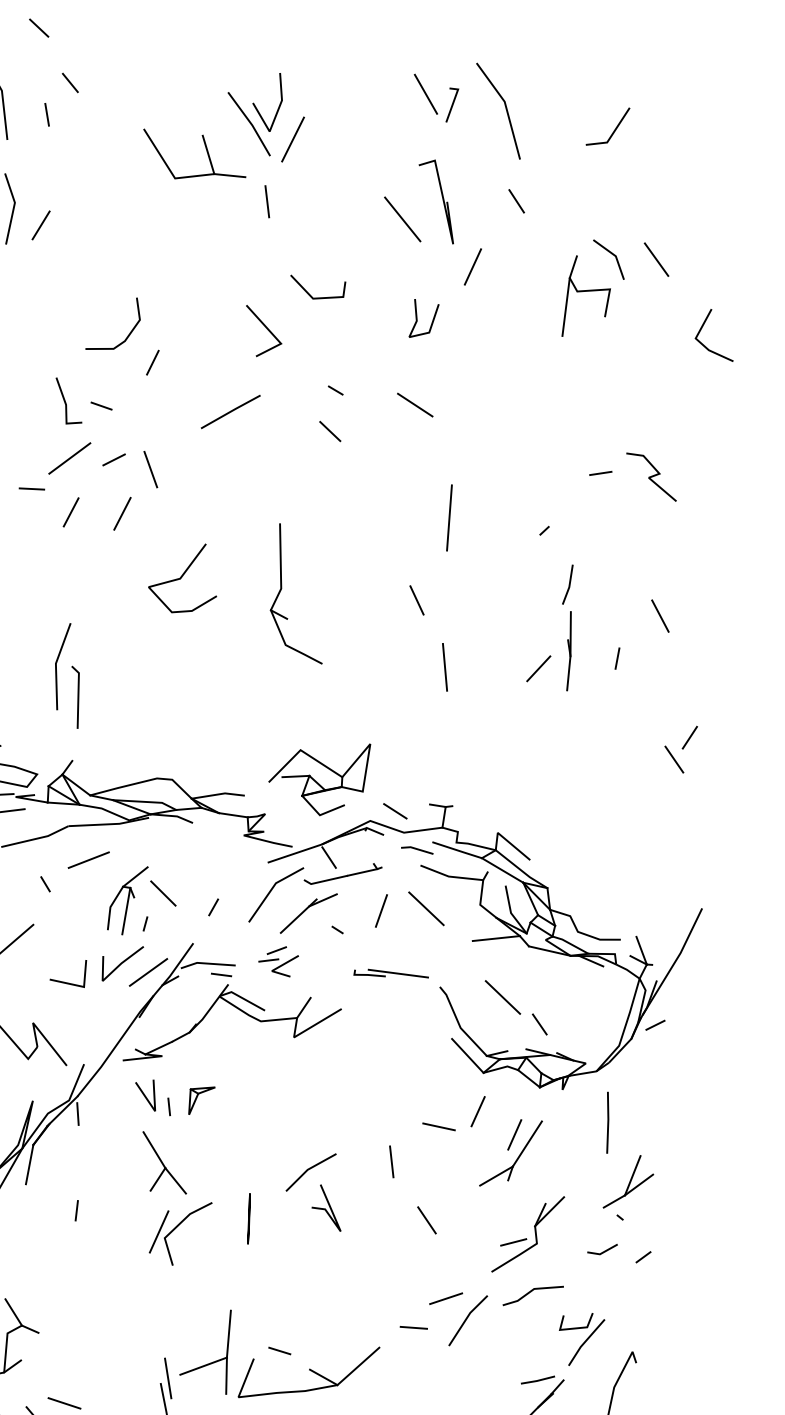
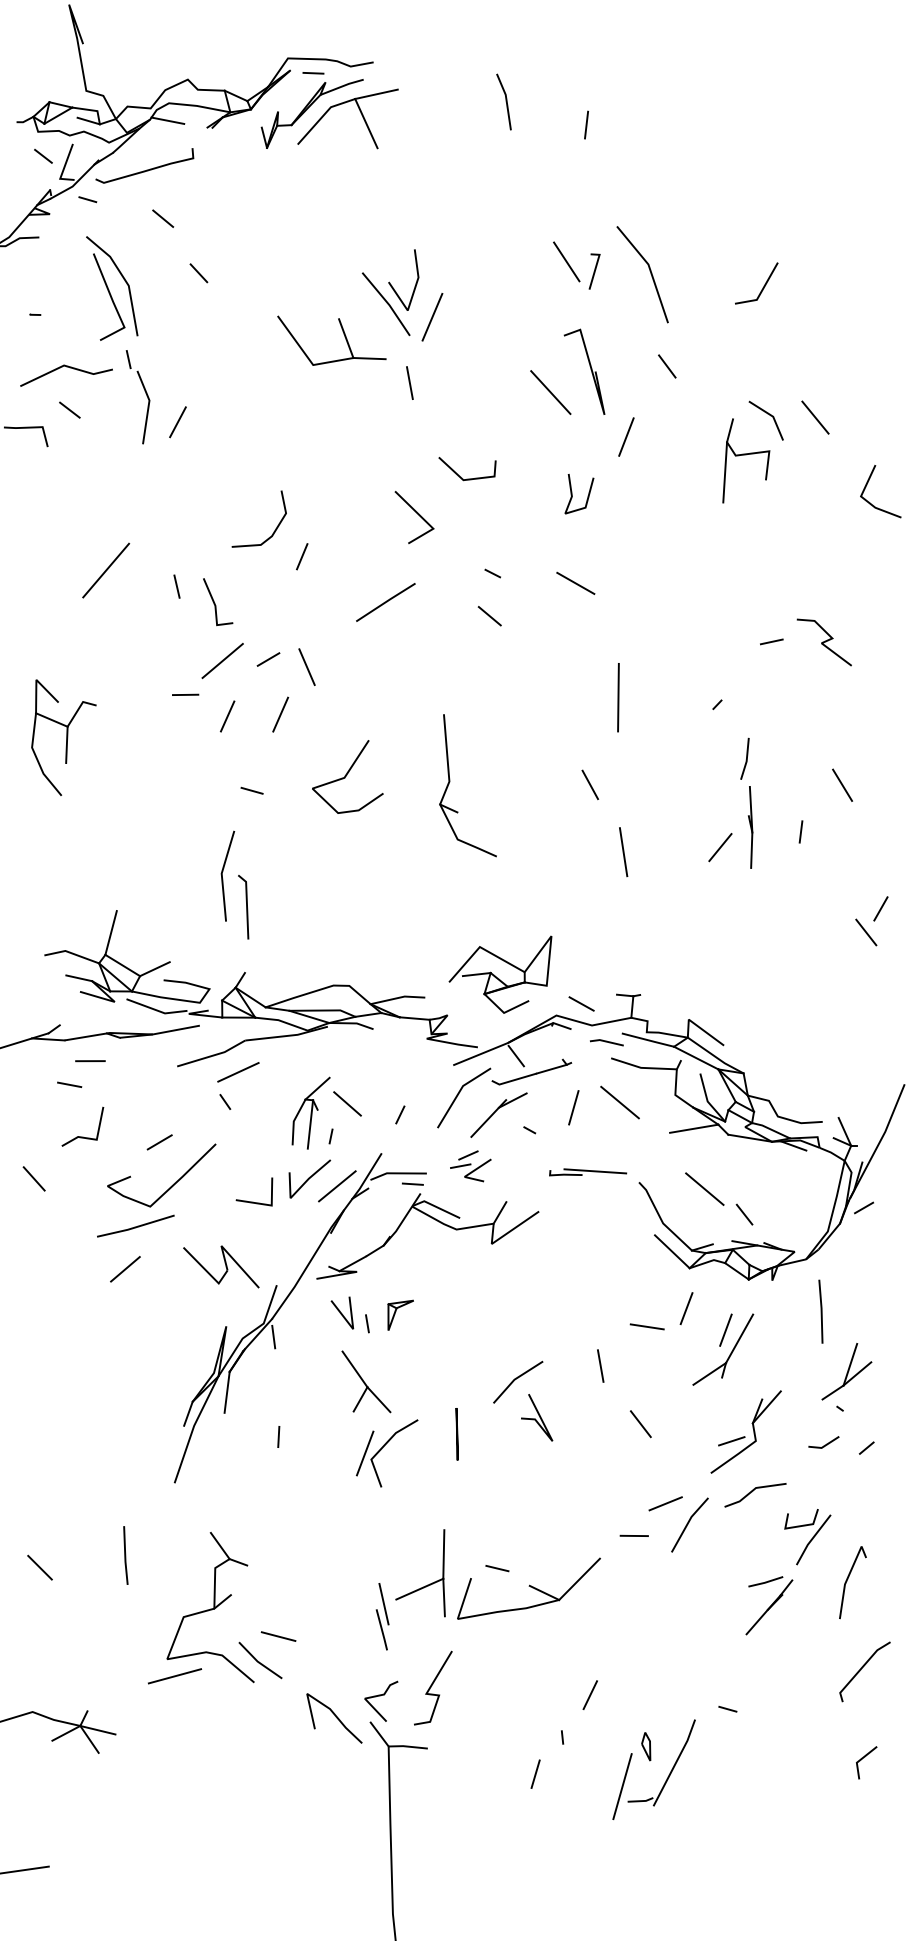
line: (46, 114) -> (176, 586), moved
line: (101, 405) -> (251, 790), moved
line: (88, 860) -> (238, 1072), moved

